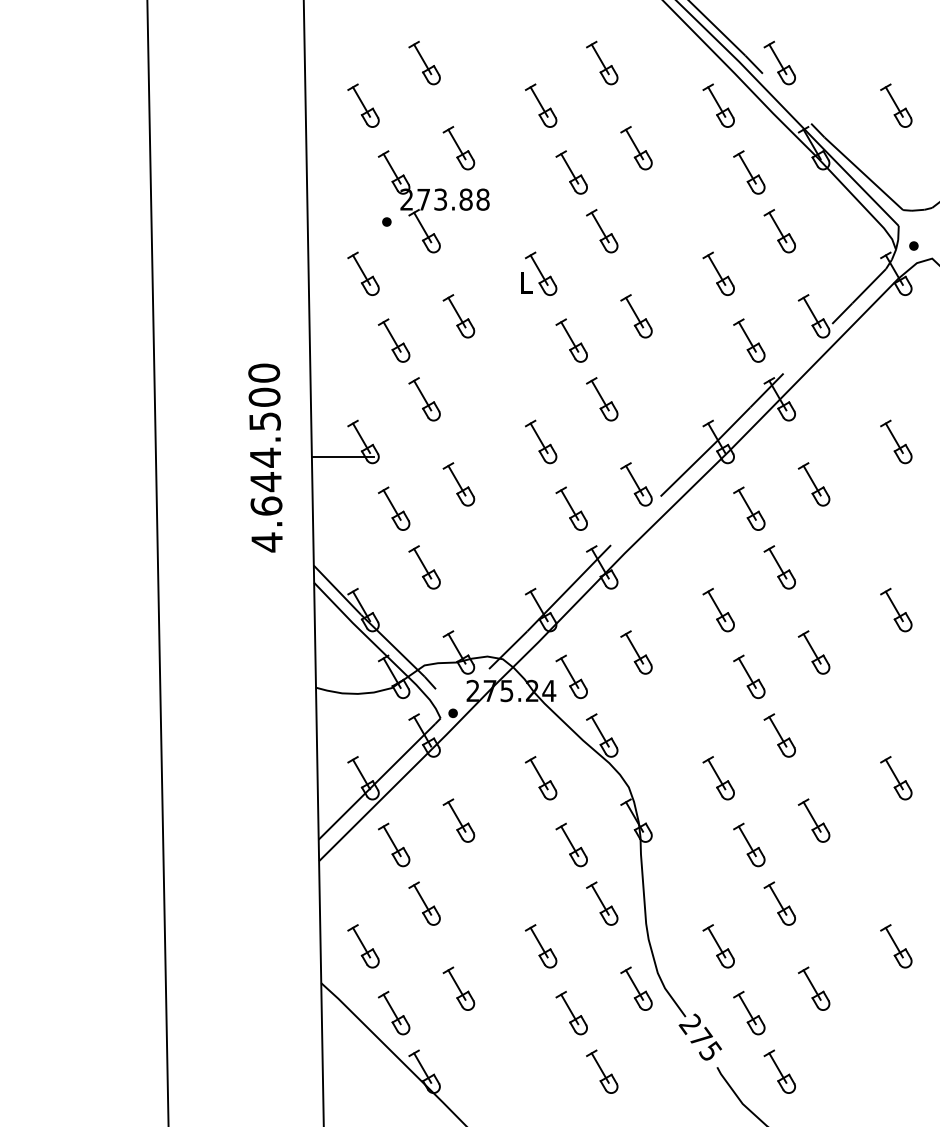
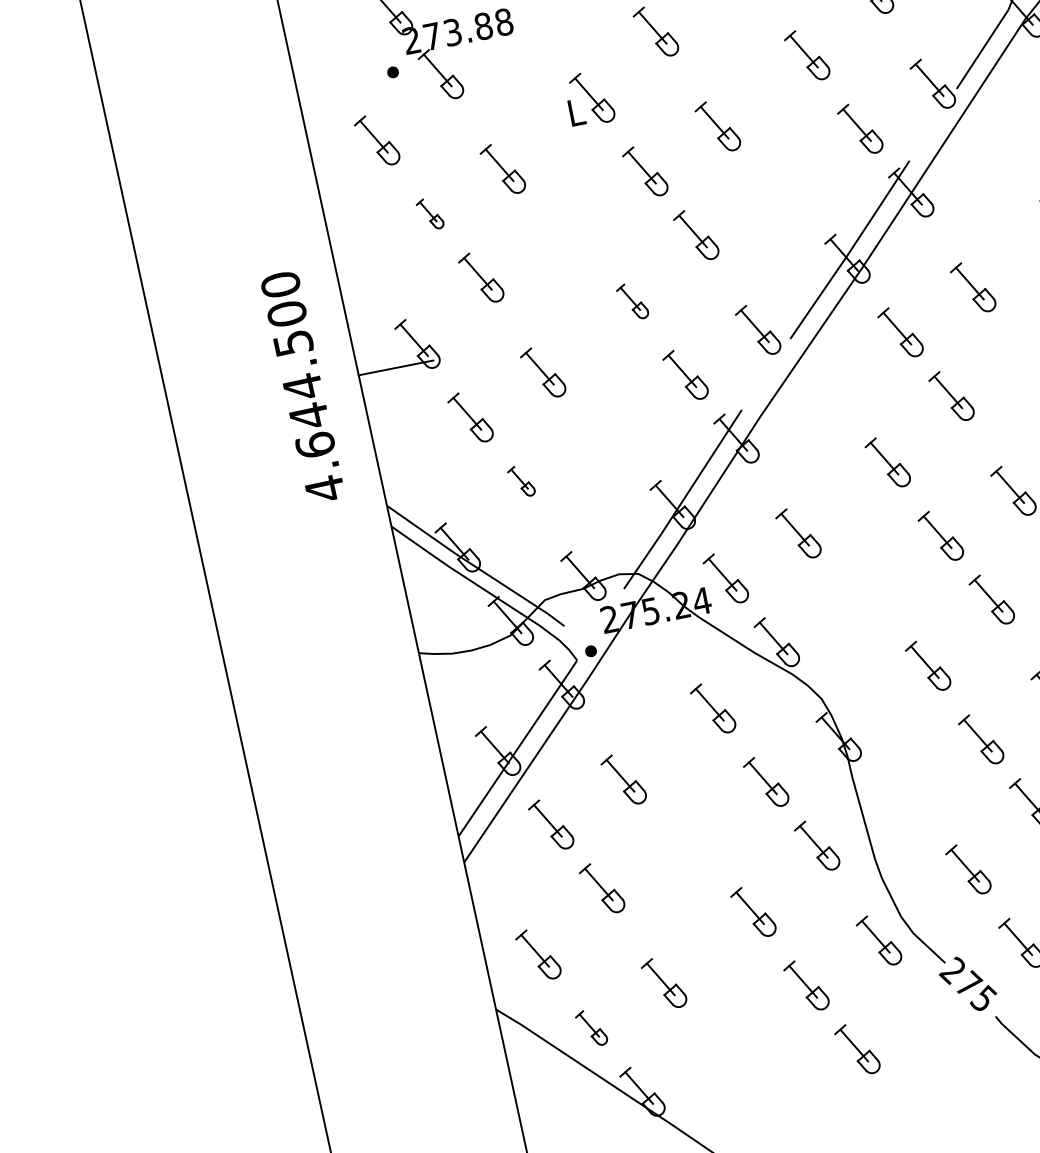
part: (393, 340) -> (429, 214), size x0.6
part: (541, 441) -> (632, 301), size x0.7
part: (424, 567) -> (521, 481), size x0.6
part: (394, 1012) -> (591, 1027), size x0.7

